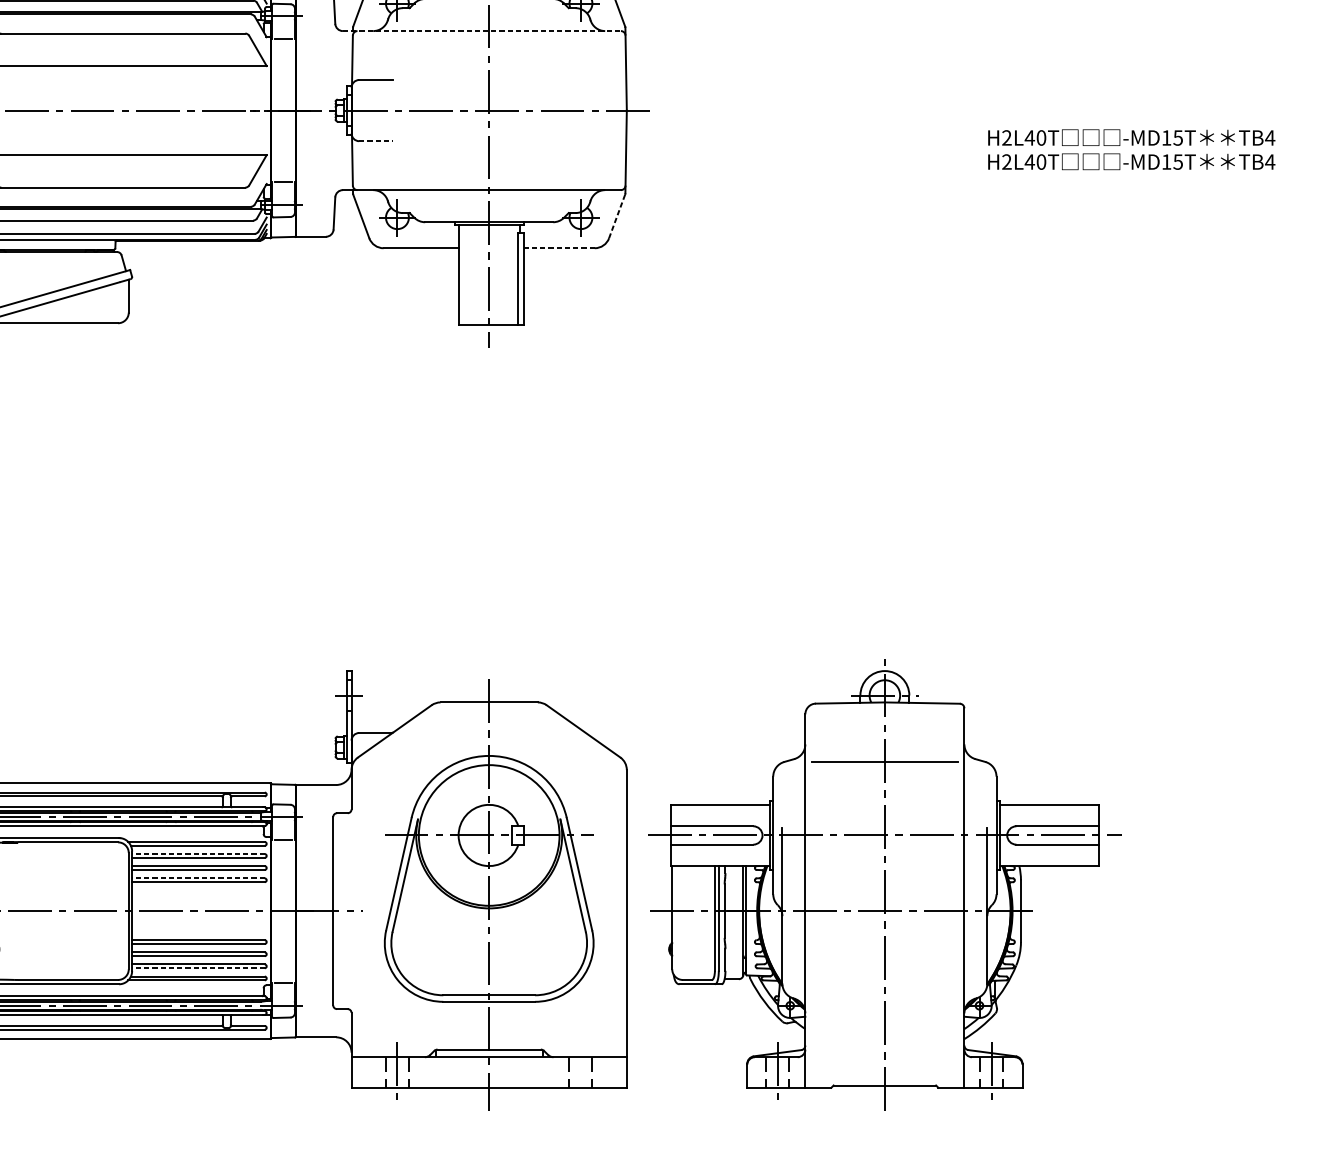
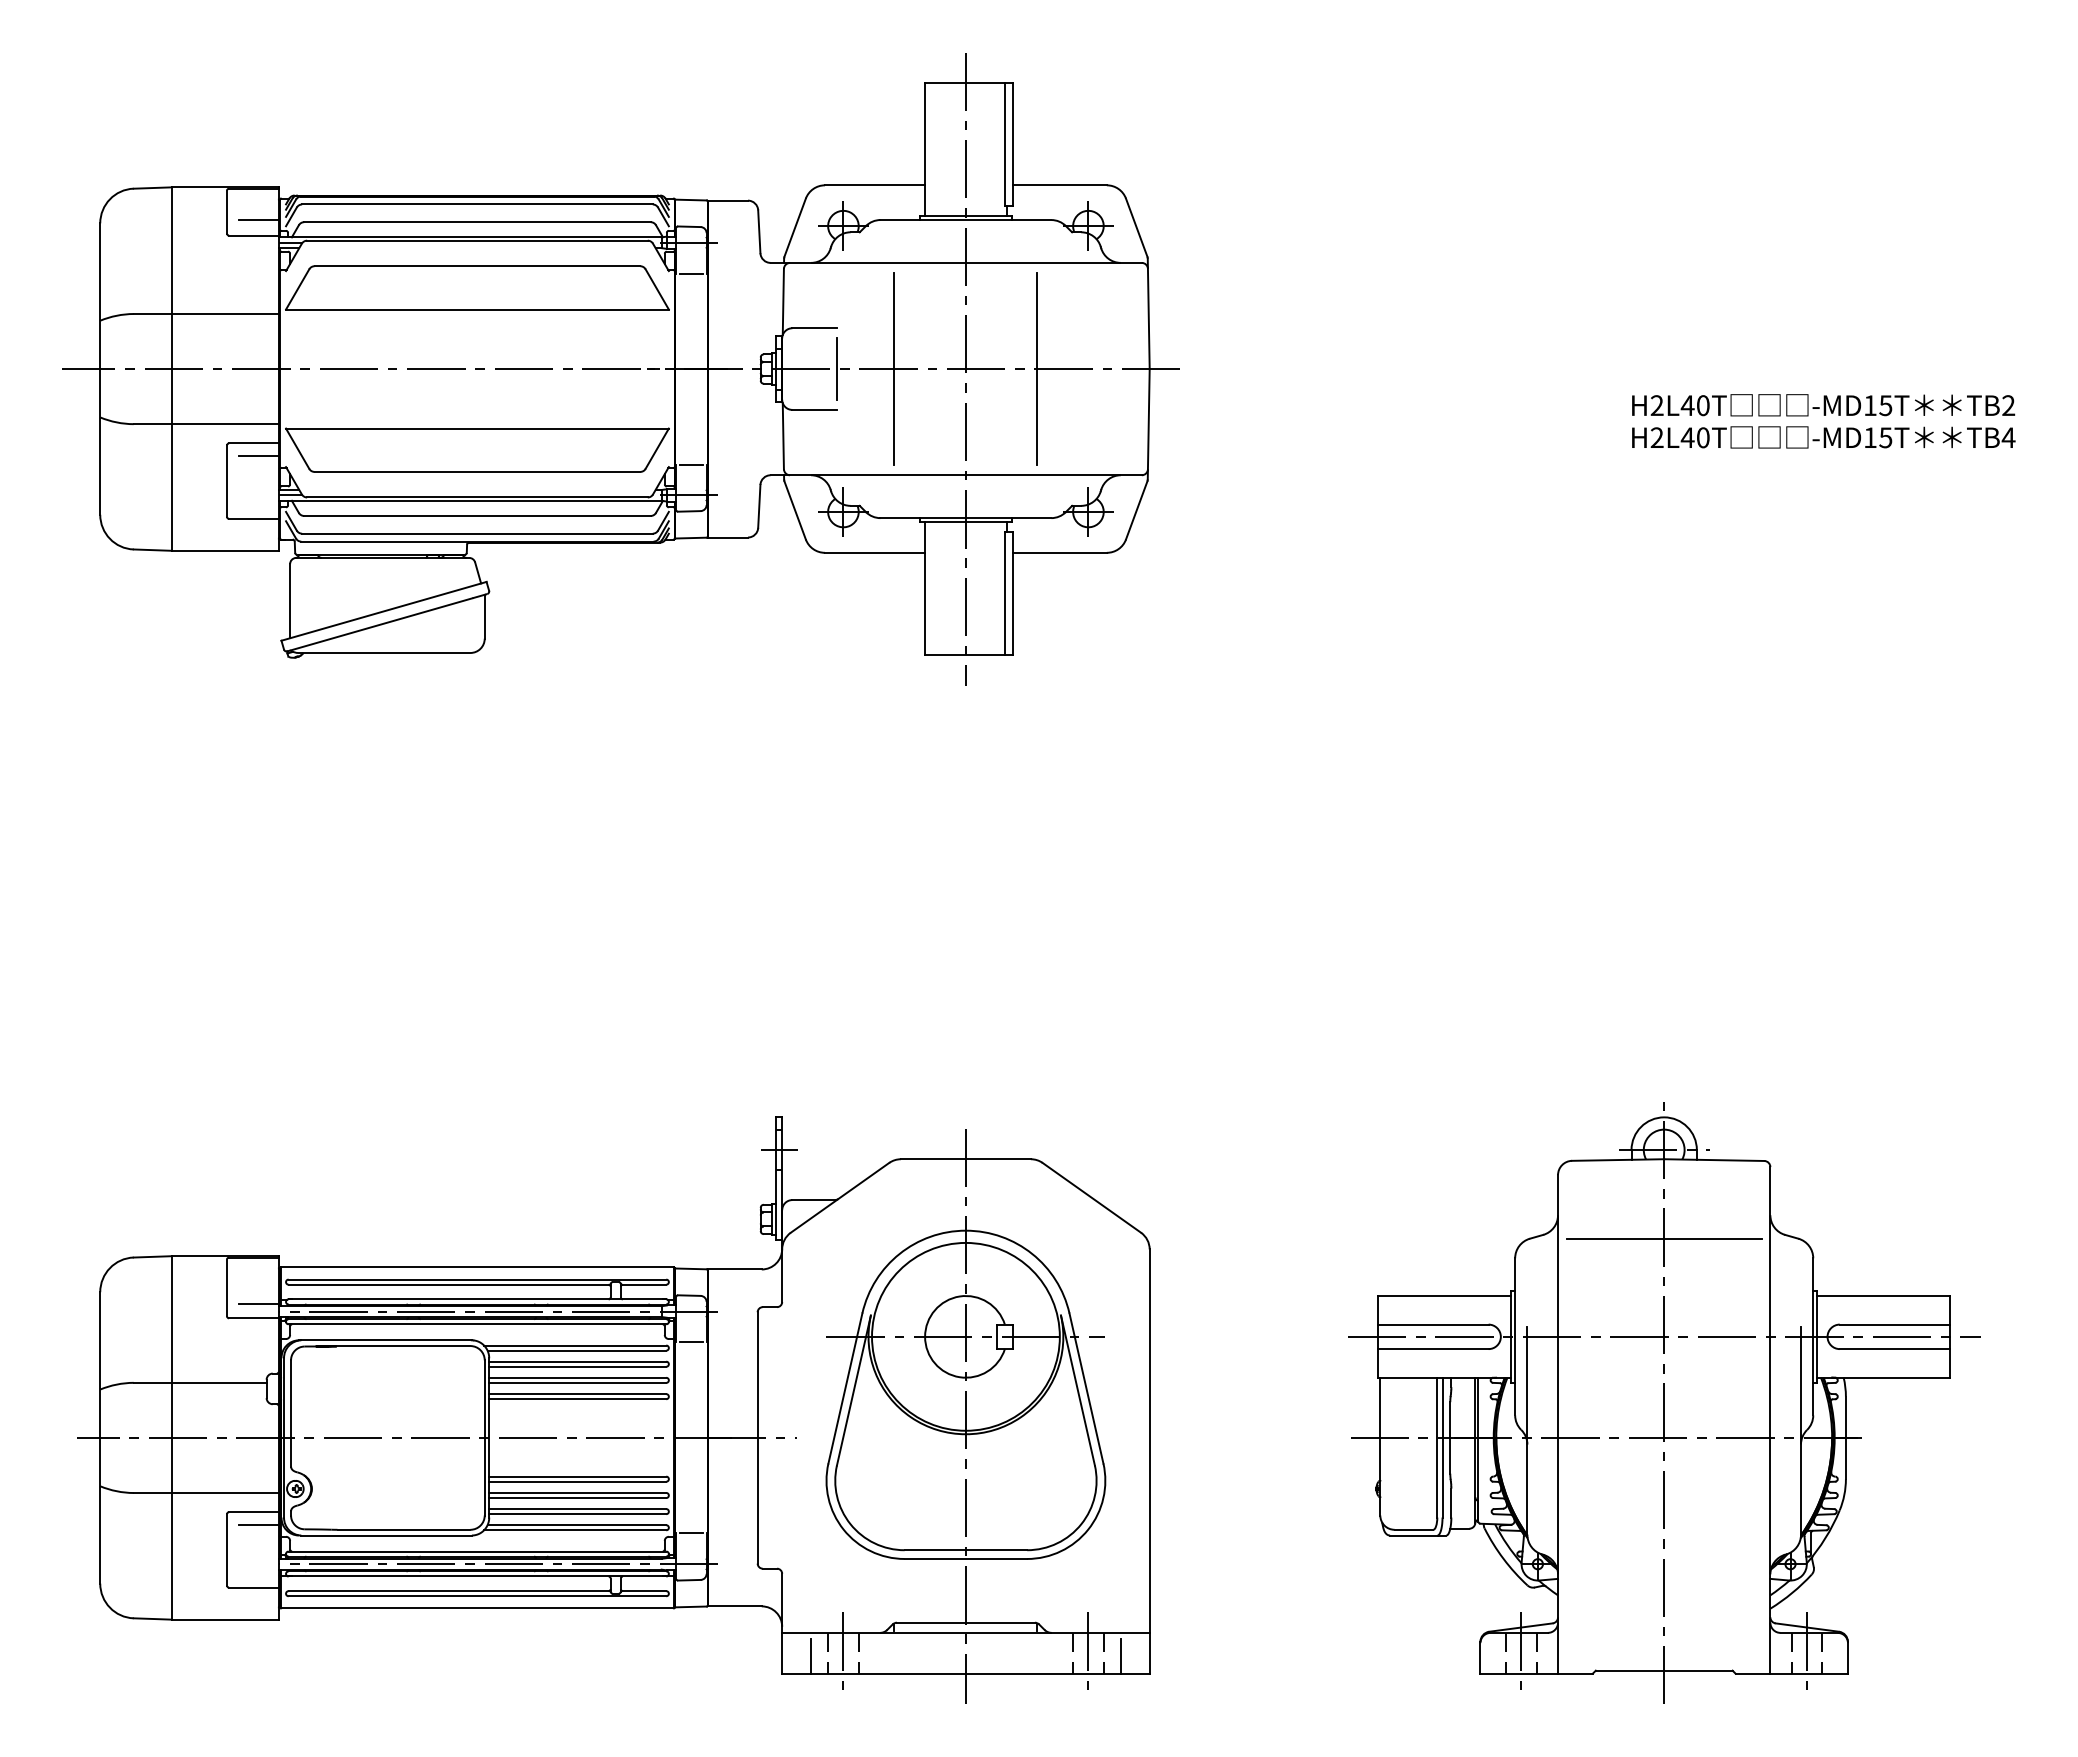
line: (482, 30) -> (956, 262), dashed -> solid
line: (392, 110) -> (836, 368), added
line: (435, 110) -> (894, 369), added
line: (542, 110) -> (1037, 369), added
text: (1270, 137) -> (2008, 405), TB4 -> TB2
line: (376, 140) -> (815, 409), dashed -> solid
line: (616, 216) -> (1136, 510), dashed -> solid
line: (559, 247) -> (1059, 552), dashed -> solid
line: (198, 853) -> (577, 1361), dashed -> solid
line: (198, 878) -> (577, 1394), dashed -> solid
part: (885, 884) -> (1664, 1402), moved
line: (198, 968) -> (577, 1514), dashed -> solid
line: (581, 1072) -> (1088, 1653), added
line: (372, 1074) -> (810, 1655), added
line: (605, 1074) -> (1121, 1655), added

